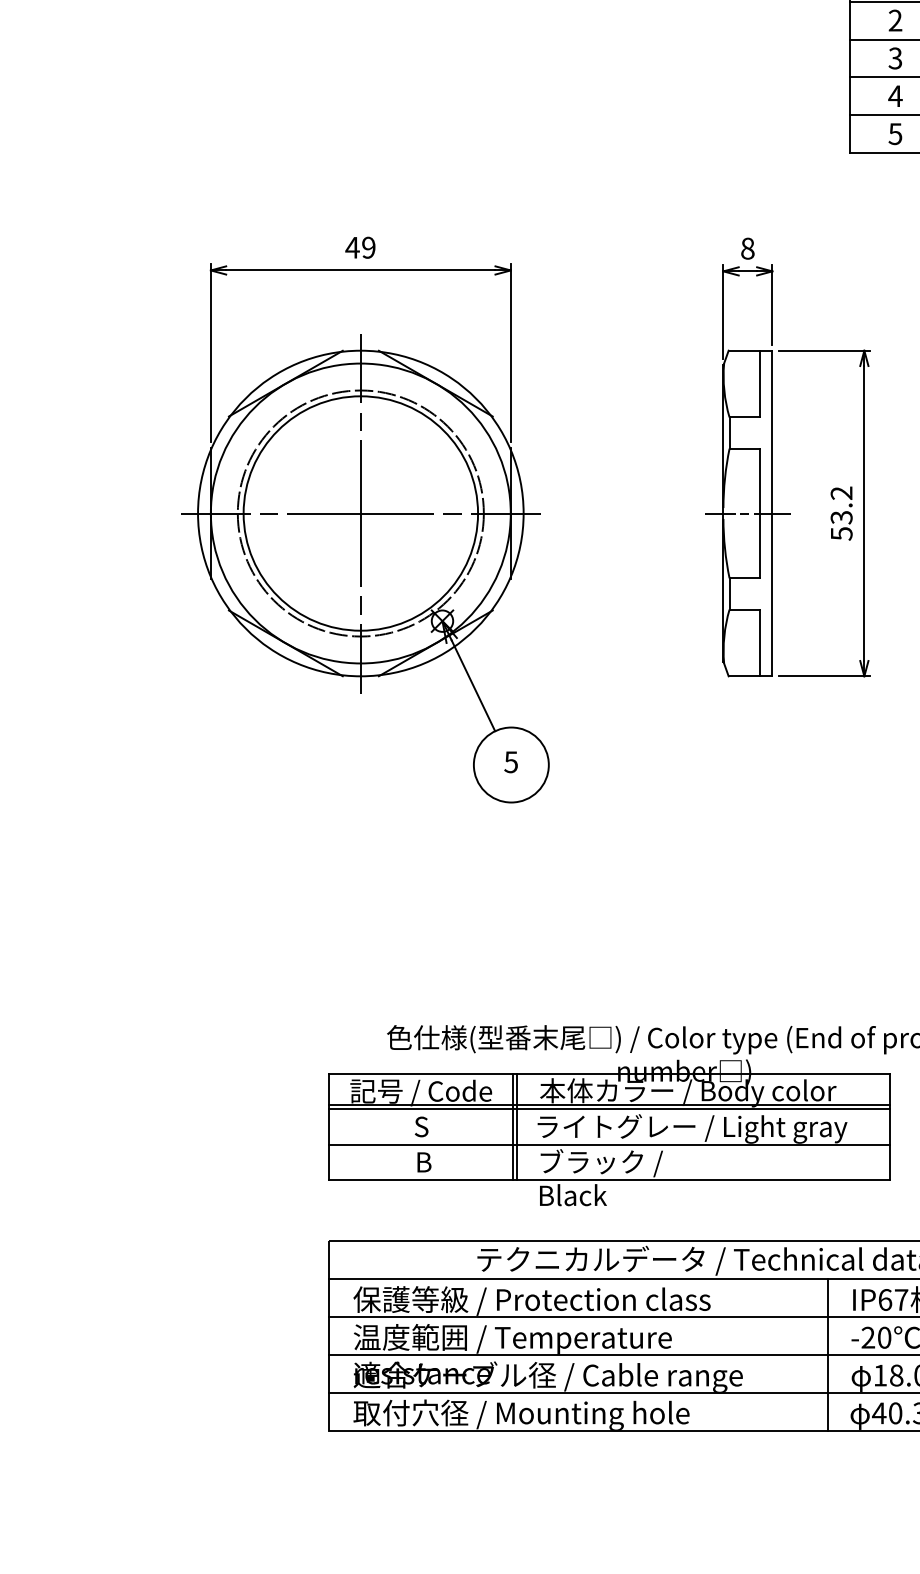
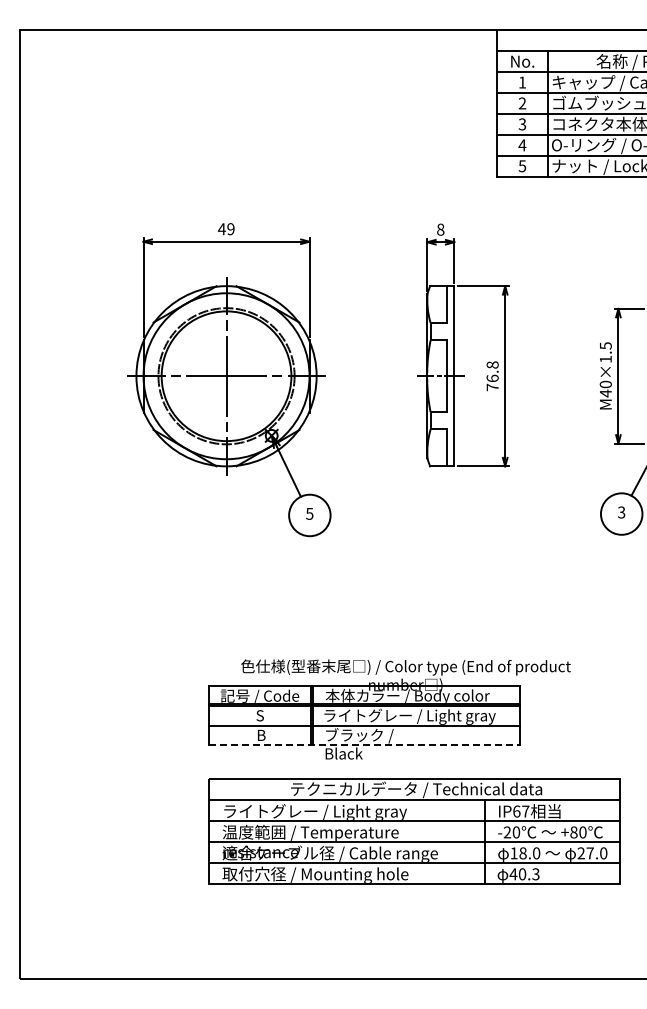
text: (841, 513) -> (492, 376), 53.2 -> 76.8
line: (610, 1180) -> (364, 745), solid -> dashed
text: (532, 1299) -> (321, 811), 保護等級 / Protection class -> ライトグレー / Light gray

